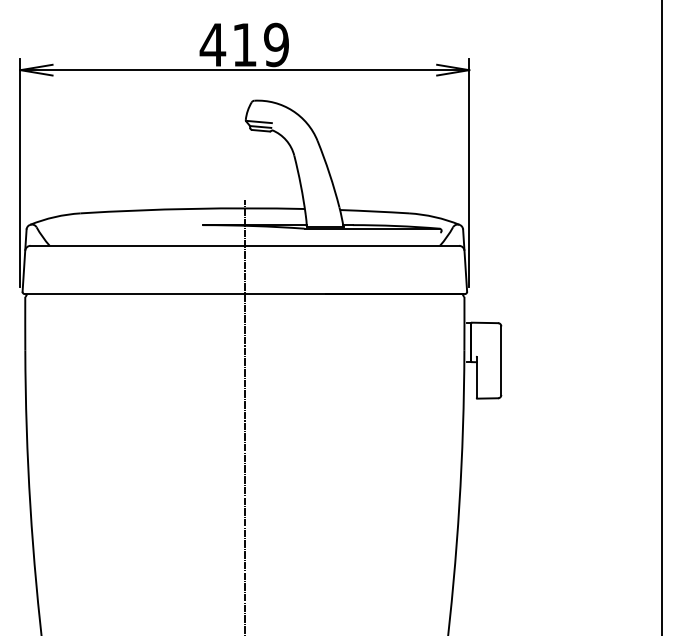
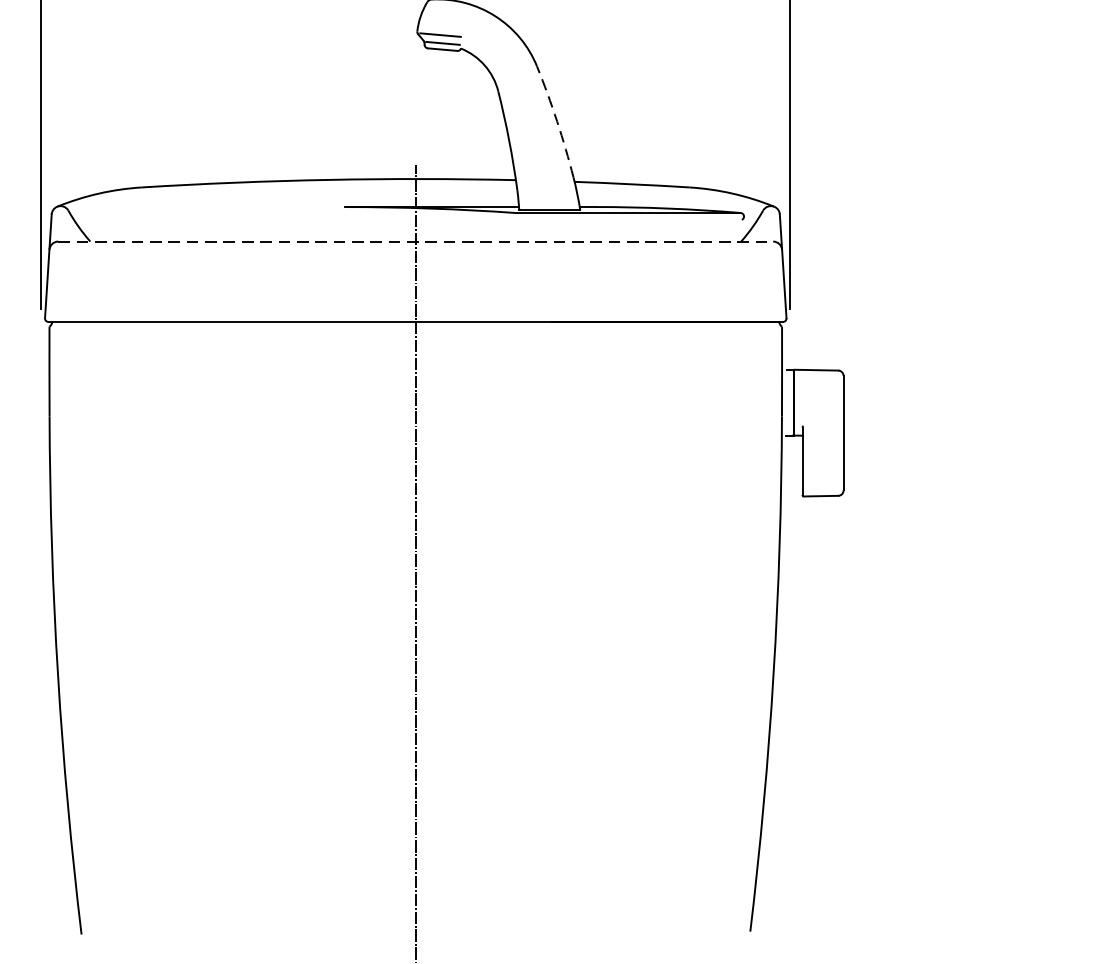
arc: (329, 173) -> (556, 120), solid -> dashed
line: (245, 245) -> (416, 241), solid -> dashed

